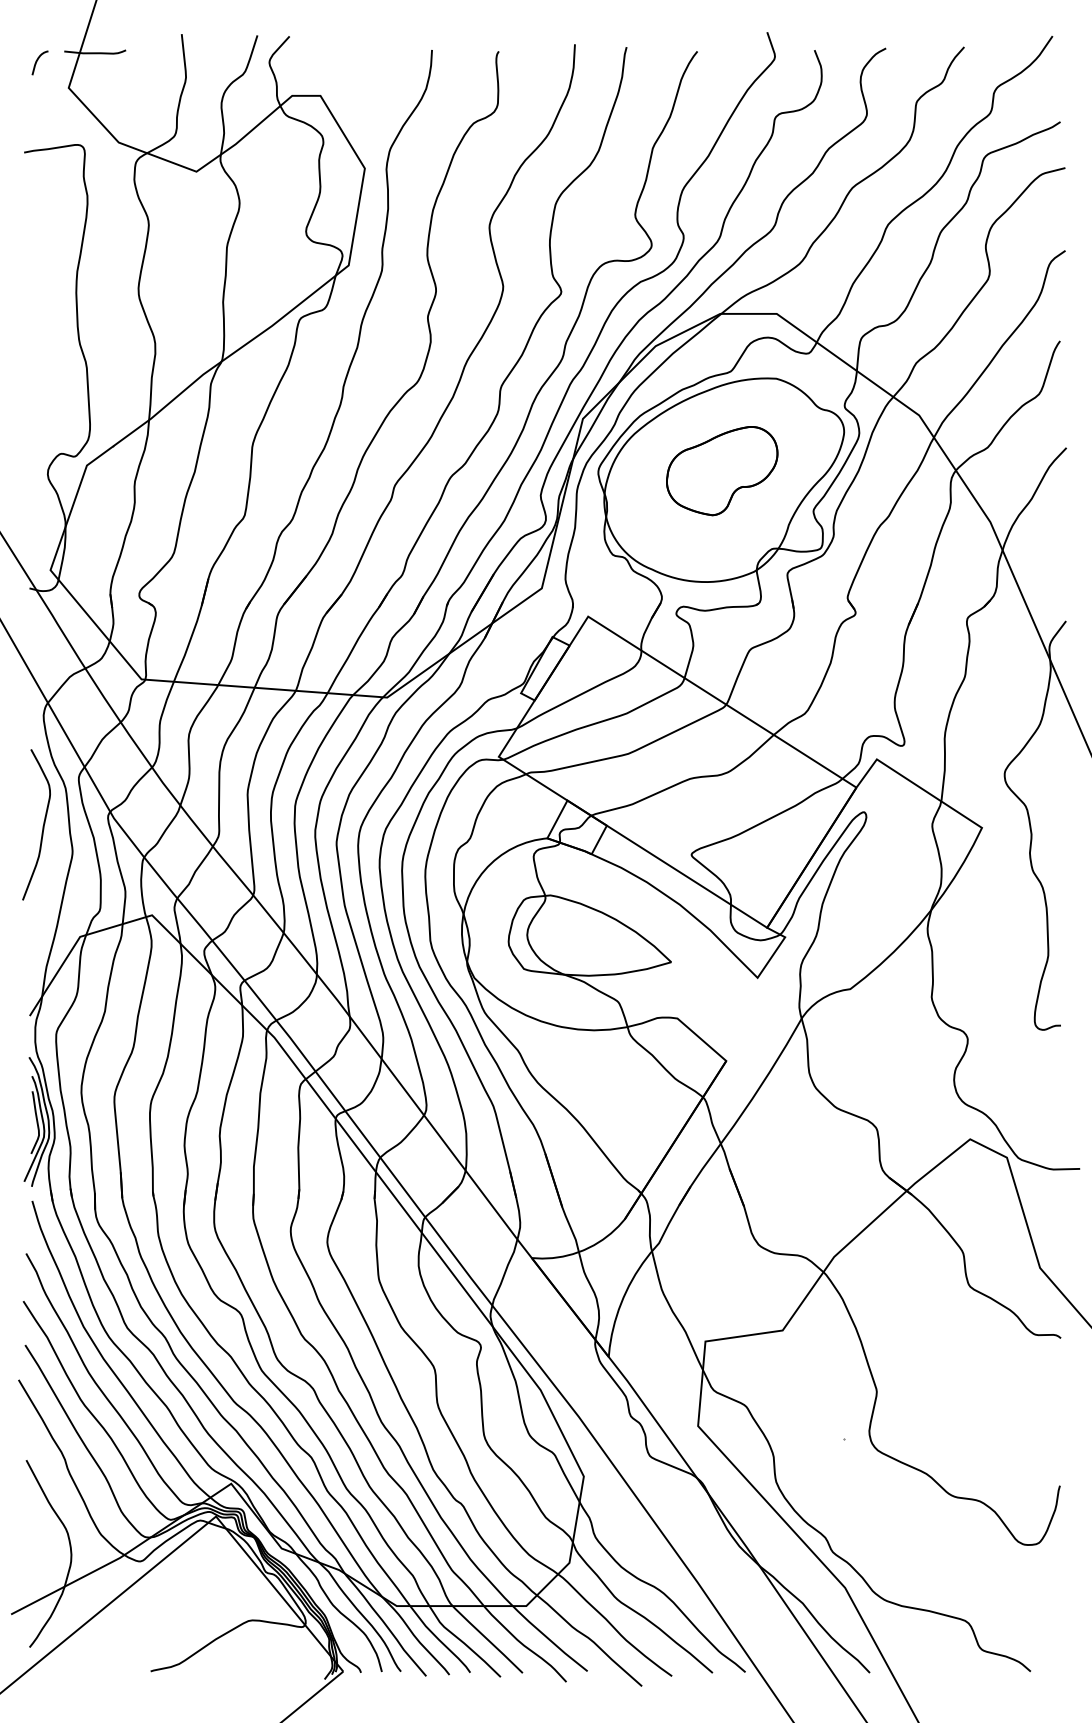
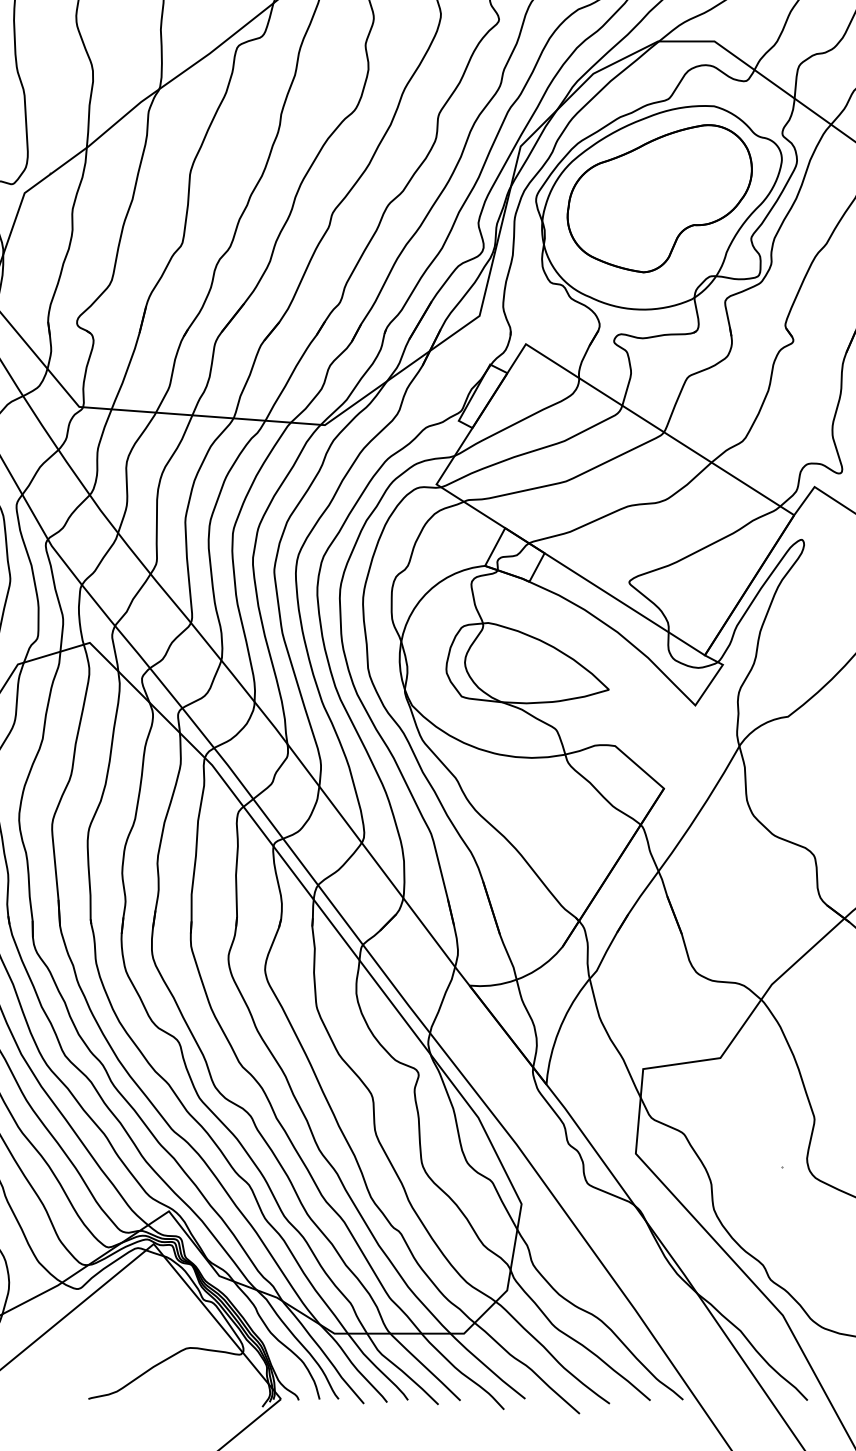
part: (722, 470) -> (660, 198), size x1.67

